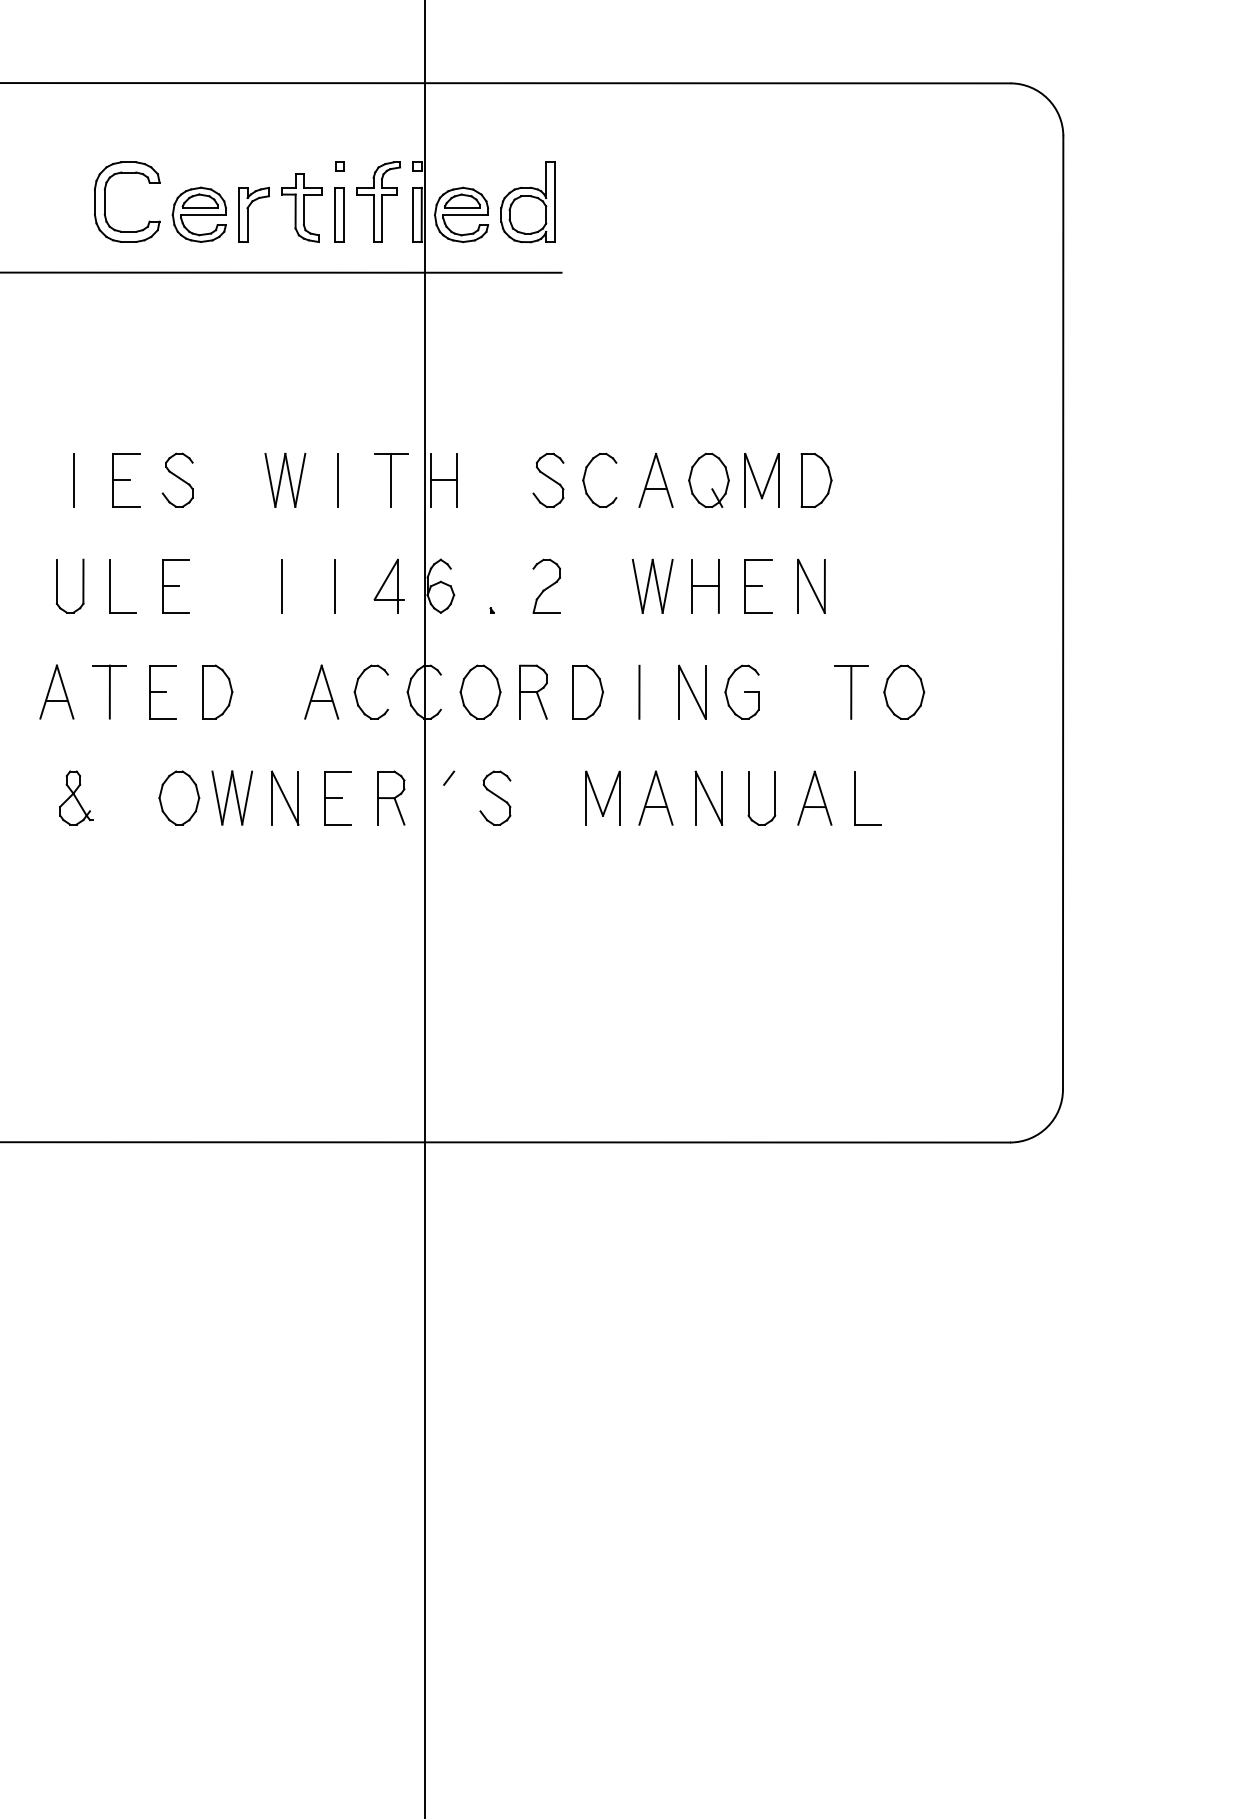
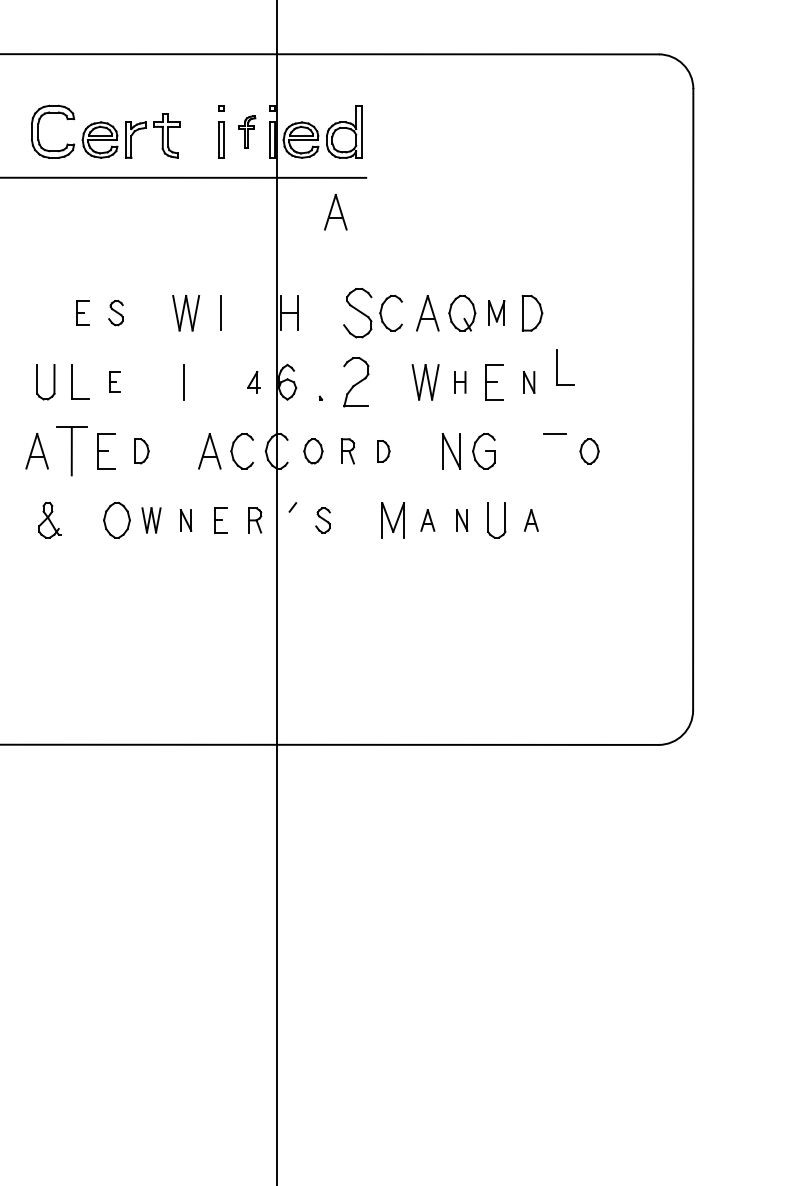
part: (207, 201) -> (105, 131), moved
part: (377, 201) -> (246, 131), size x0.6
part: (514, 325) -> (335, 212), added
line: (74, 479) -> (48, 312), removed
part: (126, 479) -> (82, 312), size x0.7
part: (177, 479) -> (115, 312), size x0.7
part: (390, 479) -> (254, 312), removed
part: (548, 480) -> (357, 313), size x1.4
part: (761, 480) -> (496, 313), size x0.7
part: (175, 585) -> (114, 381), size x0.6
line: (335, 586) -> (218, 382), removed
part: (388, 586) -> (253, 382), size x0.6
part: (546, 586) -> (356, 382), size x1.4
part: (706, 586) -> (460, 382), size x0.6
part: (810, 586) -> (528, 382), size x0.6
part: (109, 692) -> (71, 451), size x1.4
part: (216, 692) -> (141, 451), size x0.7
part: (480, 692) -> (313, 451), size x0.7
part: (532, 692) -> (347, 451), size x0.7
part: (588, 692) -> (383, 451), size x0.6
line: (638, 692) -> (416, 451), removed
line: (851, 692) -> (555, 451), removed
part: (904, 692) -> (589, 451), size x0.7
part: (232, 798) -> (151, 520), size x0.7
part: (284, 798) -> (185, 520), size x0.6
part: (338, 798) -> (220, 520), size x0.7
part: (390, 798) -> (254, 520), size x0.7
part: (494, 798) -> (322, 520), size x0.7
part: (655, 798) -> (427, 520), size x0.6
part: (707, 798) -> (461, 520), size x0.6
part: (815, 798) -> (531, 520), size x0.6
part: (854, 798) -> (557, 367), moved

